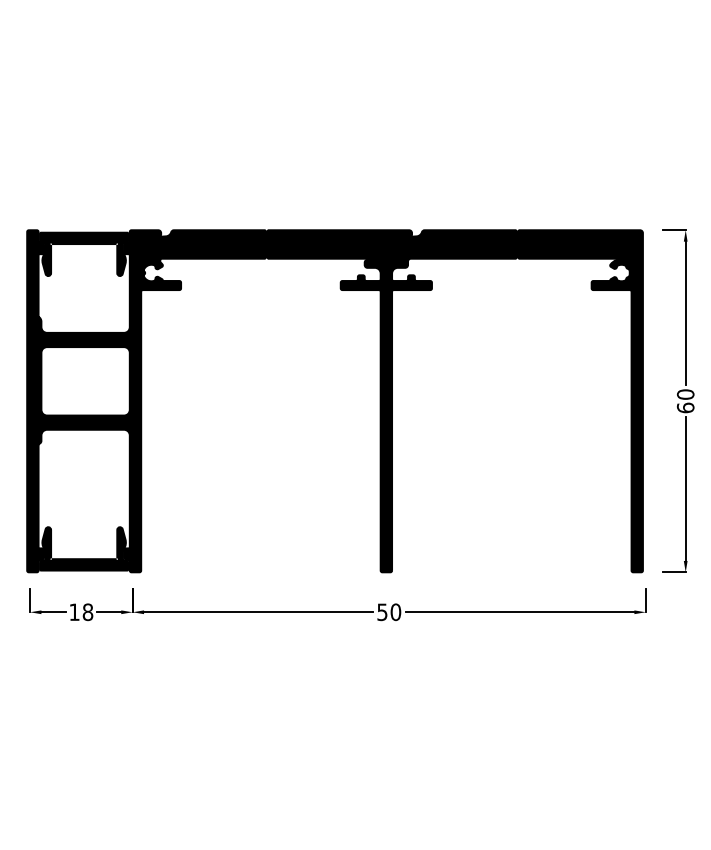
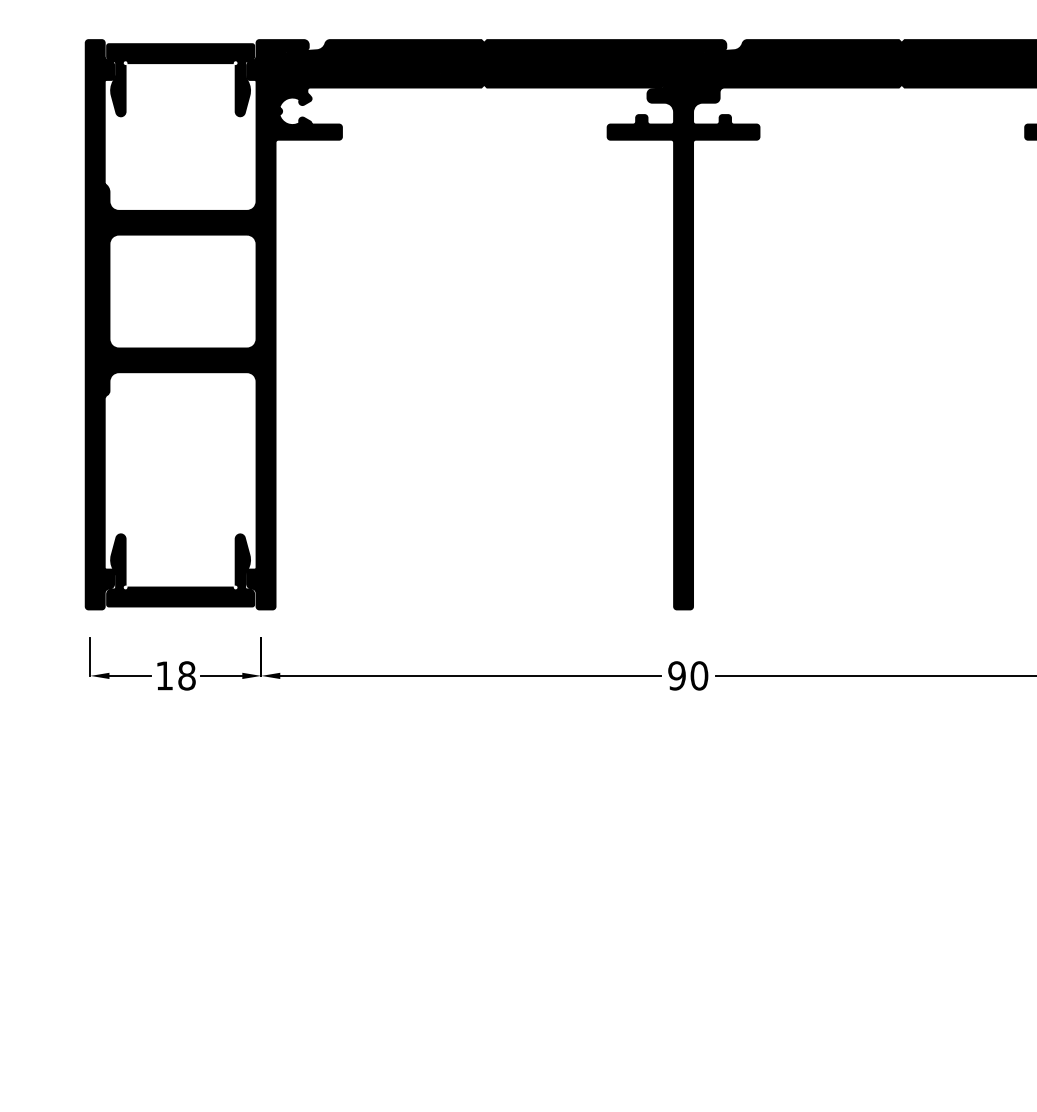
text: (382, 611) -> (677, 674), 50 -> 90

